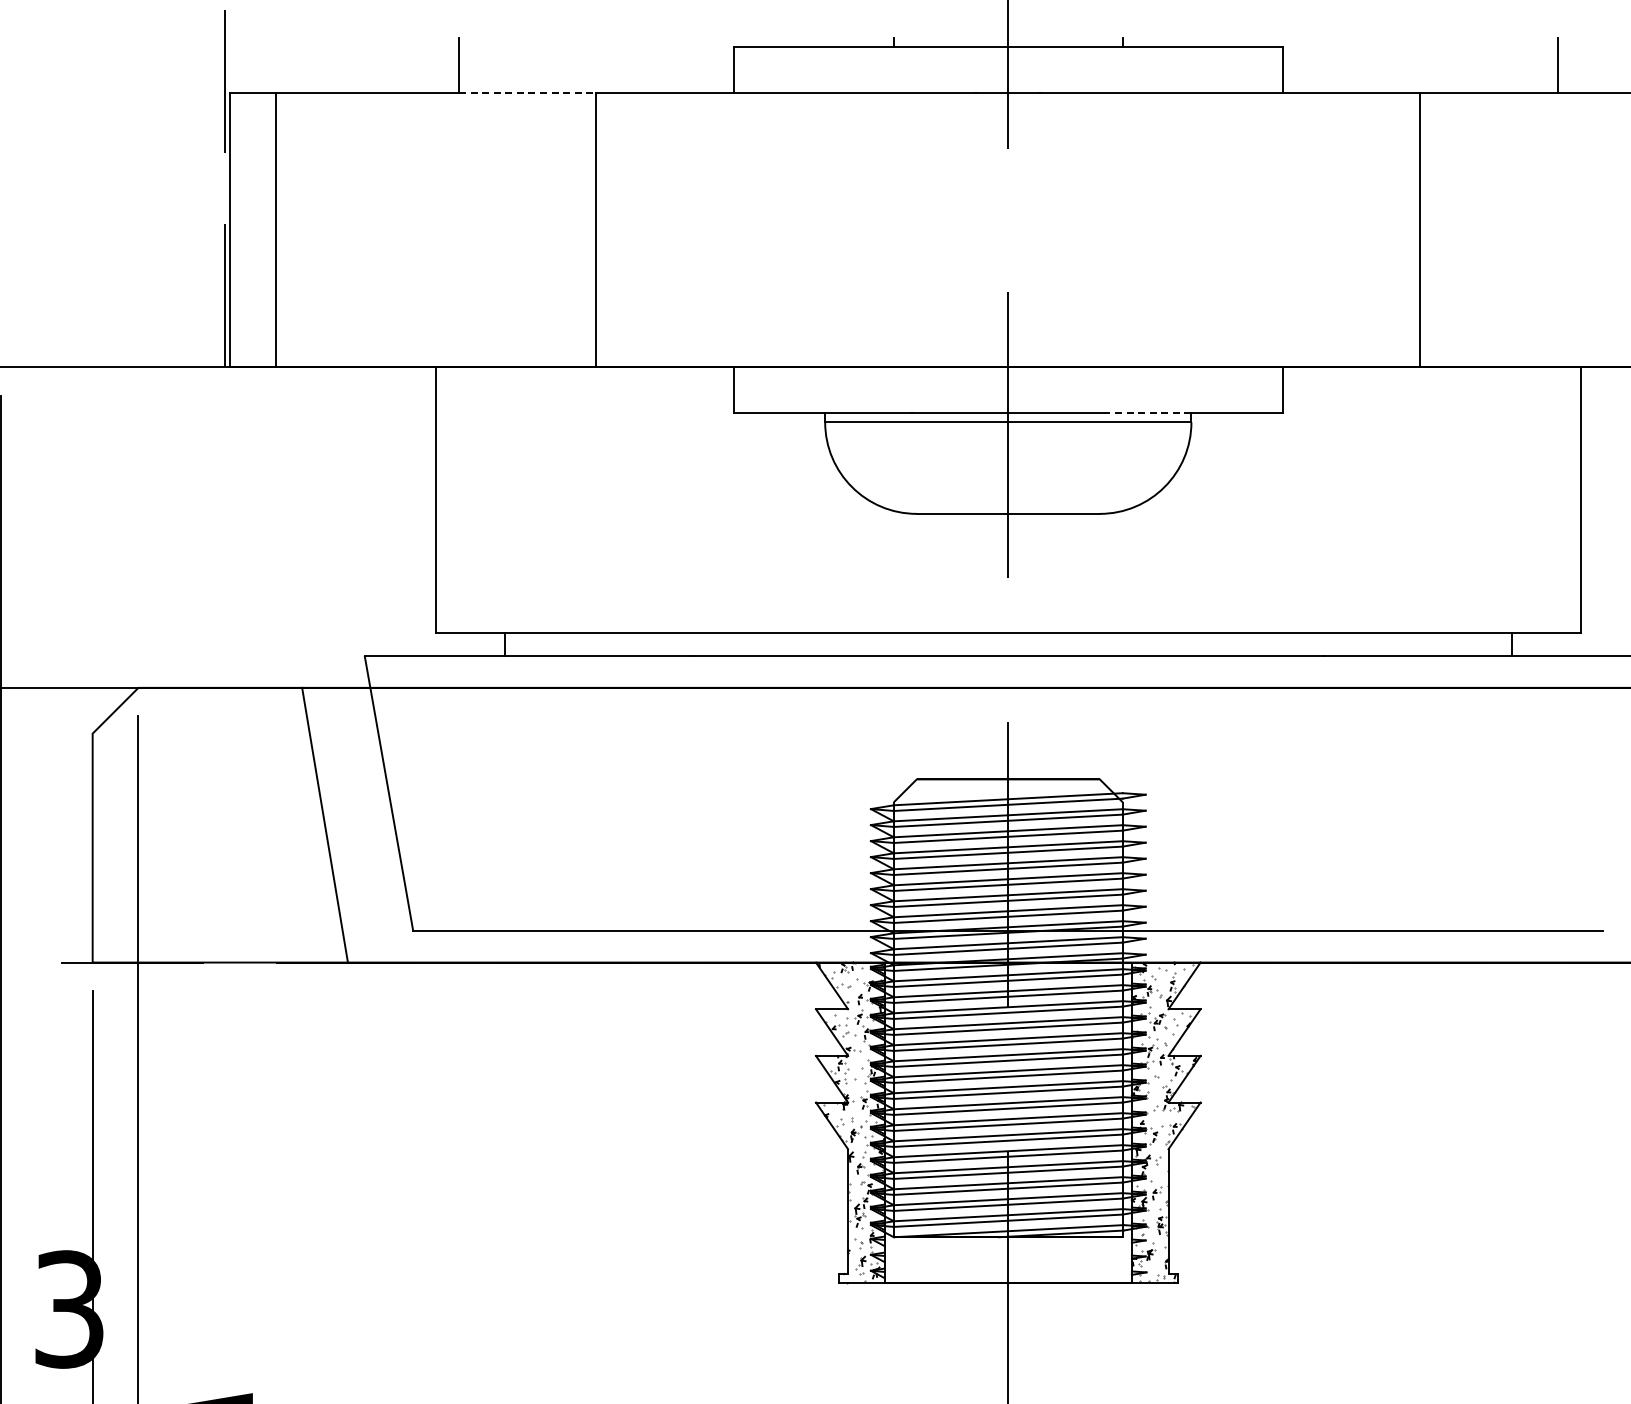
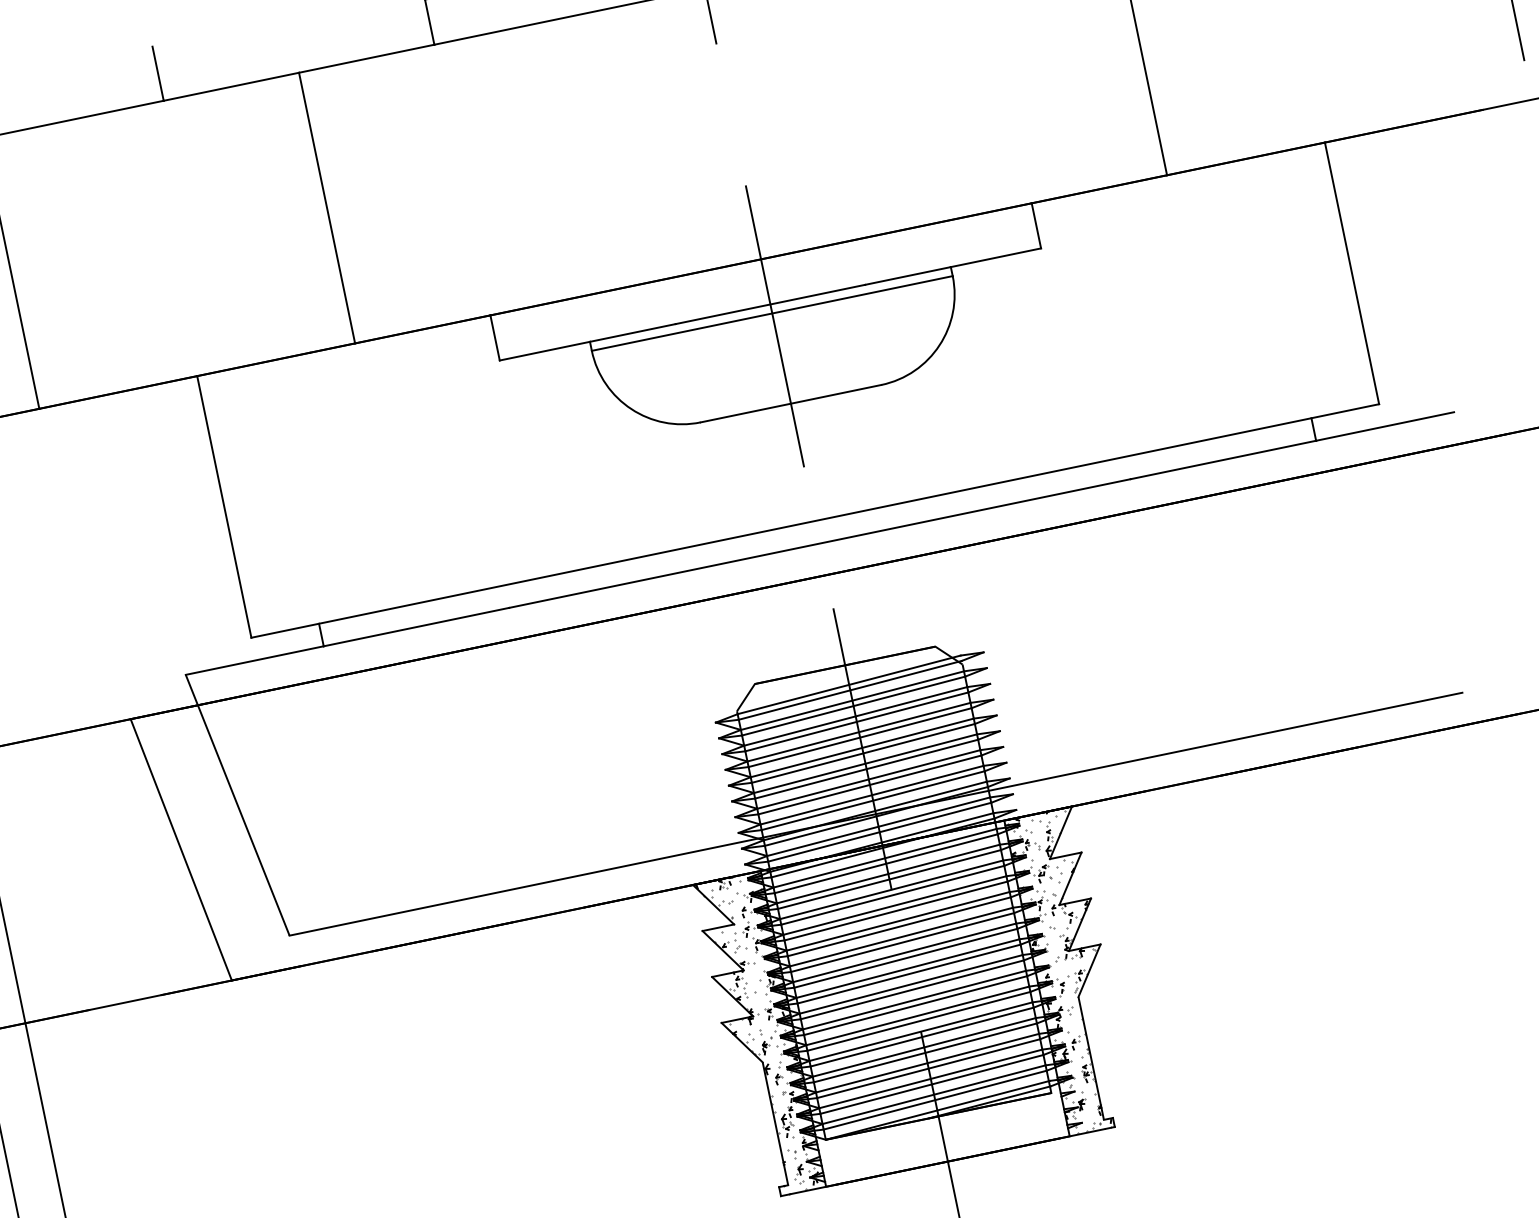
line: (527, 92) -> (231, 86), dashed -> solid
line: (1147, 413) -> (907, 276), dashed -> solid

